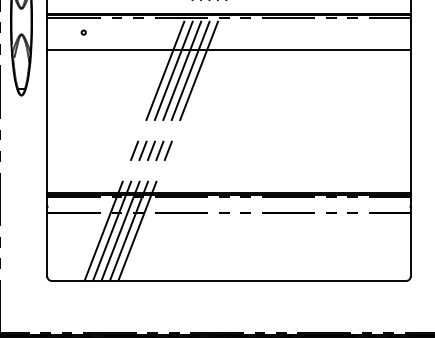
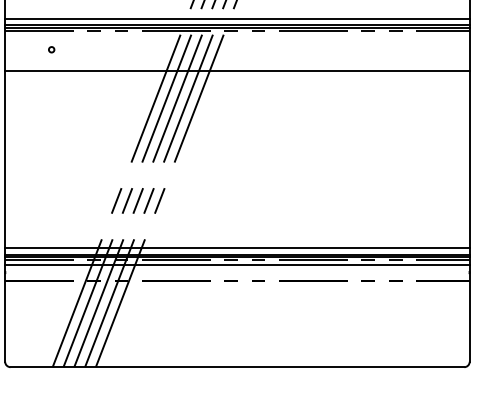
line: (228, 8) -> (236, 18), added
line: (228, 187) -> (236, 247), added
line: (228, 200) -> (236, 264), added

